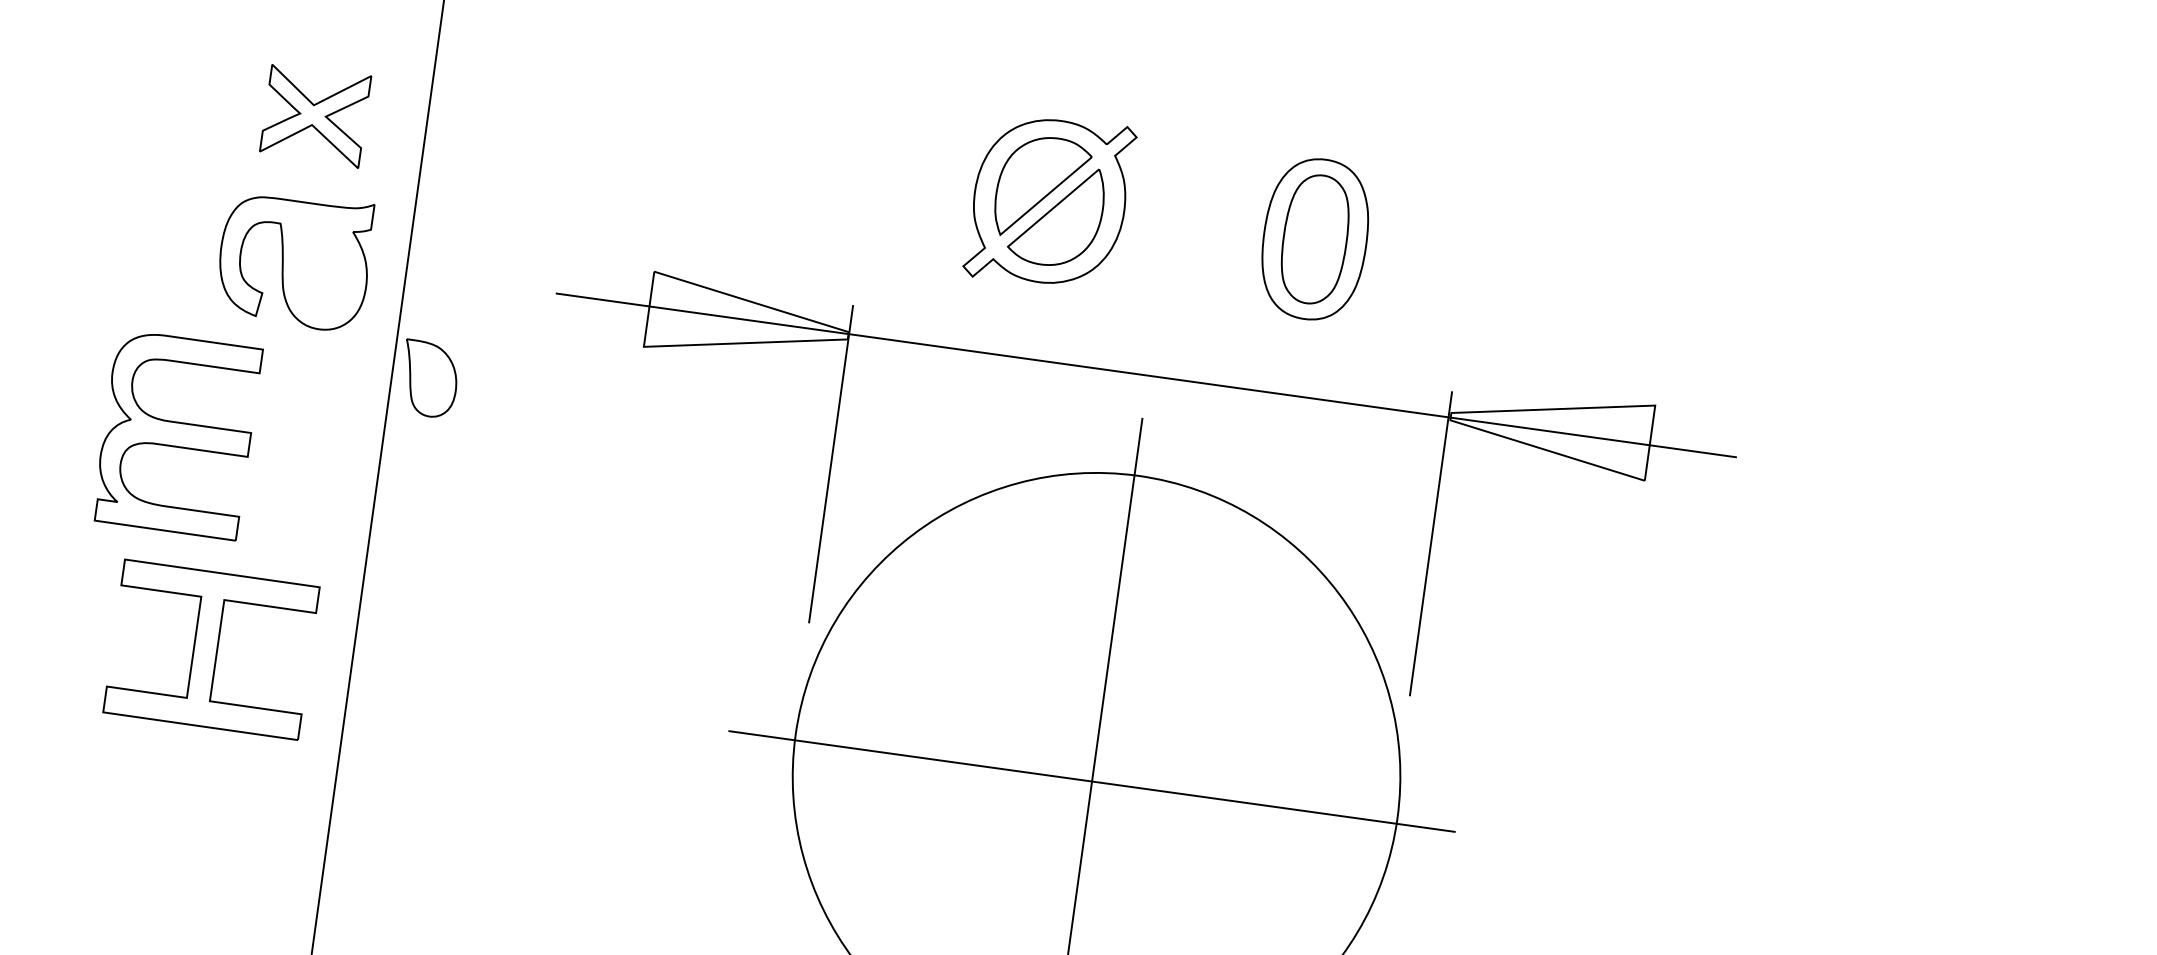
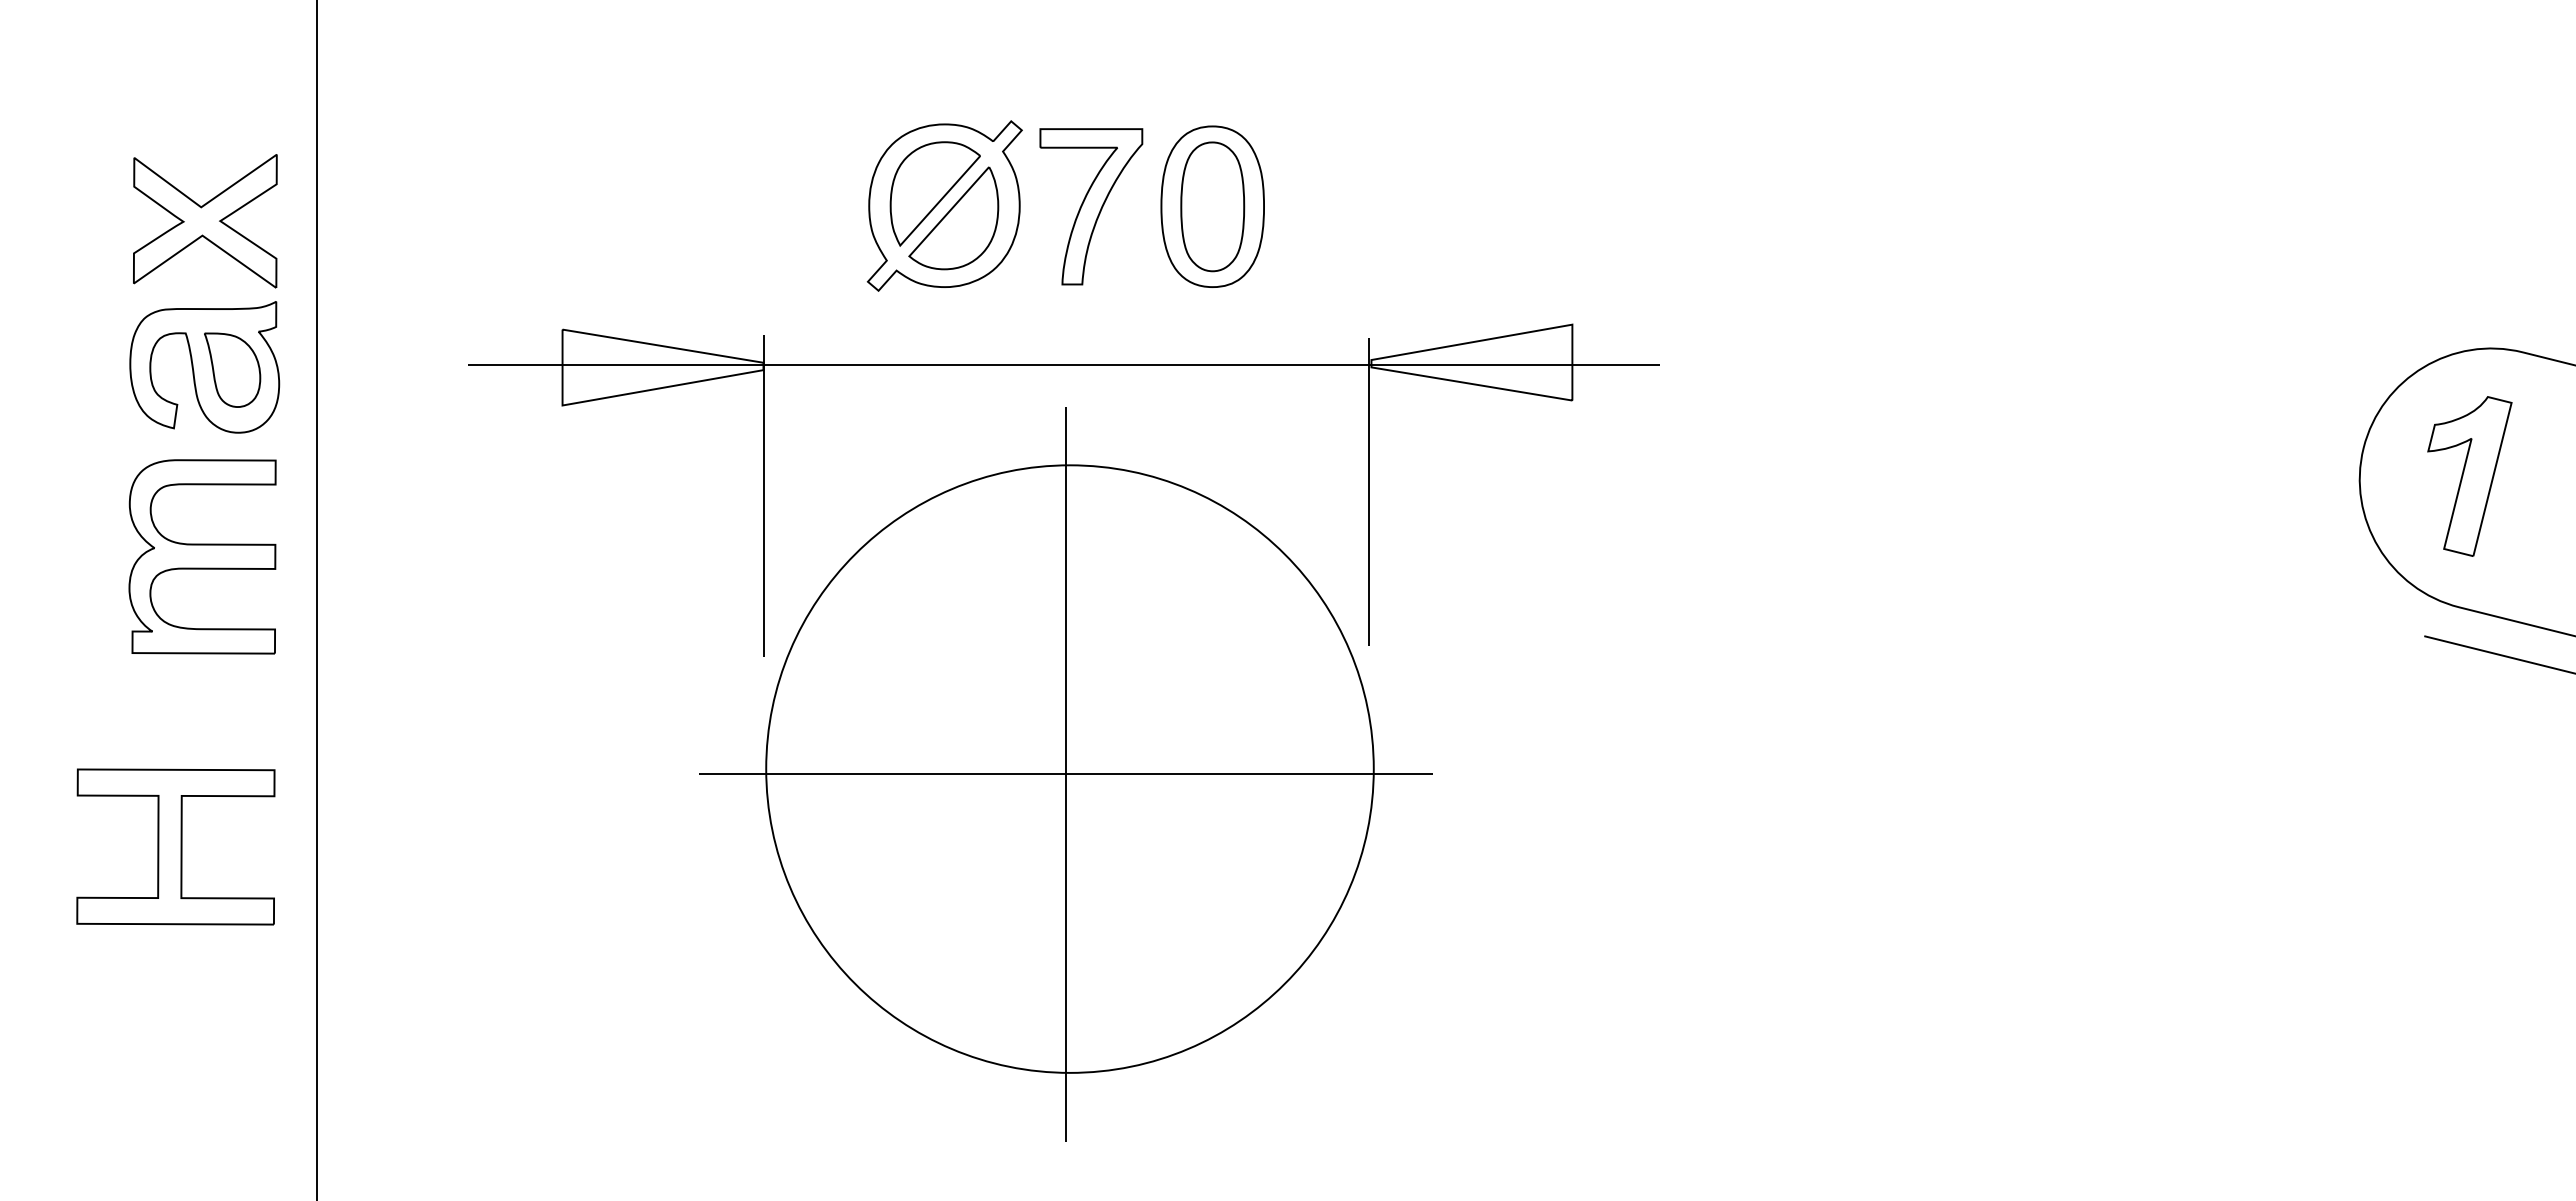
part: (315, 115) -> (205, 221), size x1.43
part: (1195, 222) -> (1091, 206), added
part: (429, 378) -> (232, 369), moved
part: (177, 434) -> (202, 556), moved
part: (211, 649) -> (175, 846), moved

